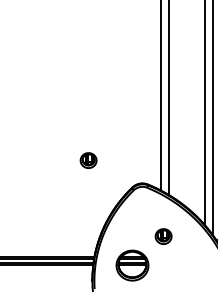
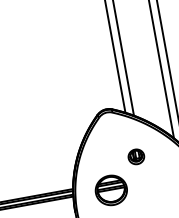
part: (88, 160) -> (50, 96), removed

